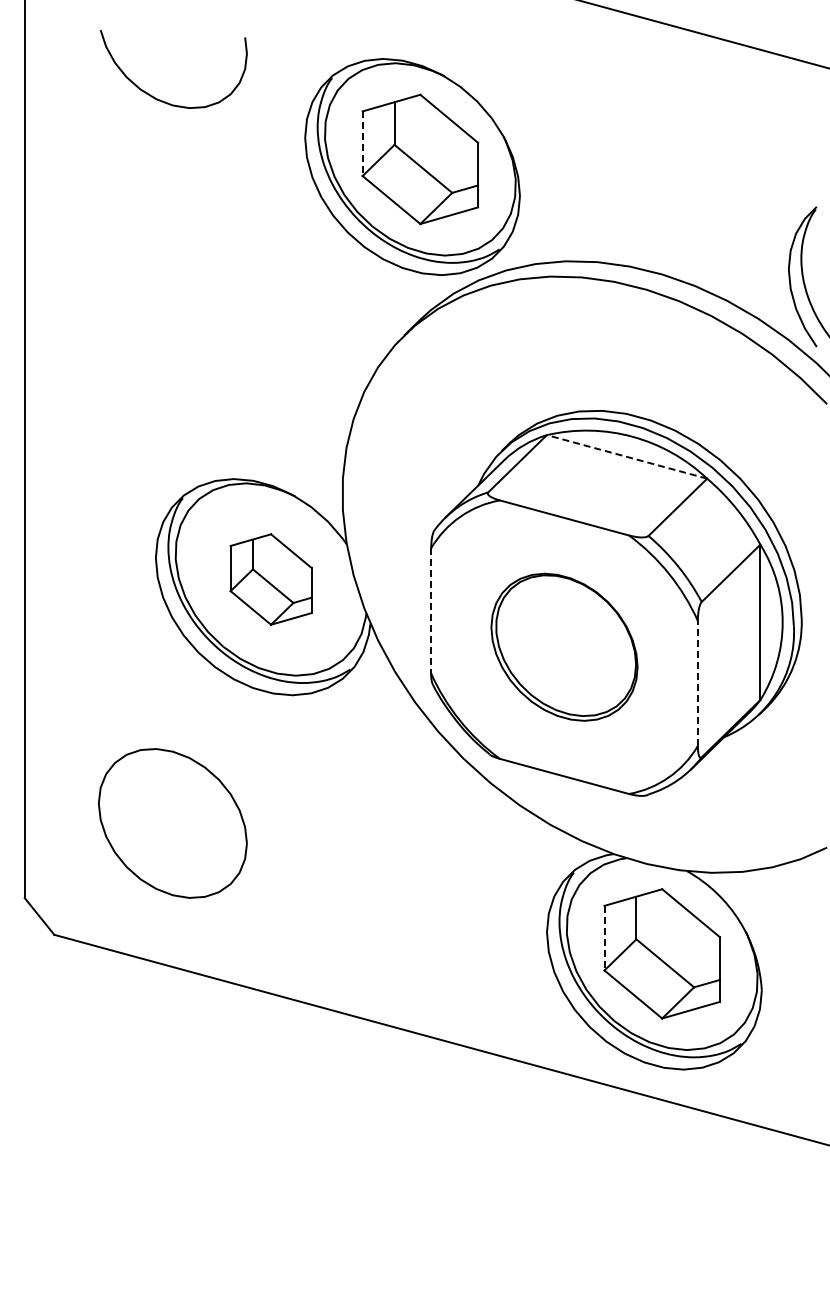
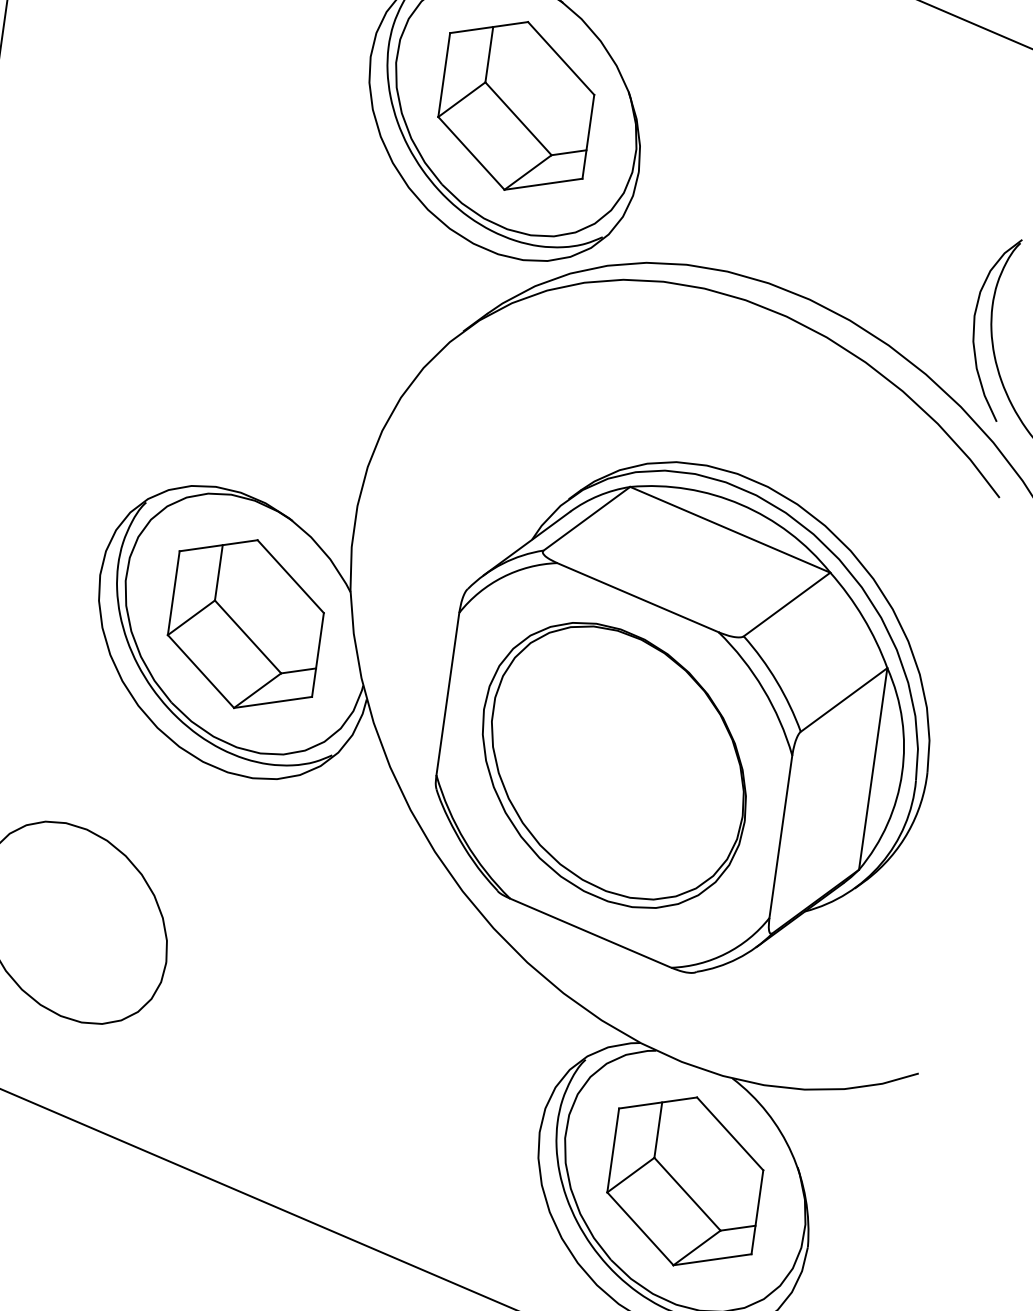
line: (362, 144) -> (443, 76), dashed -> solid
line: (626, 456) -> (729, 529), dashed -> solid
part: (270, 579) -> (245, 623), size x1.43
line: (431, 610) -> (448, 693), dashed -> solid
part: (564, 647) -> (614, 765), size x1.43
line: (697, 683) -> (780, 836), dashed -> solid
line: (604, 938) -> (613, 1150), dashed -> solid

